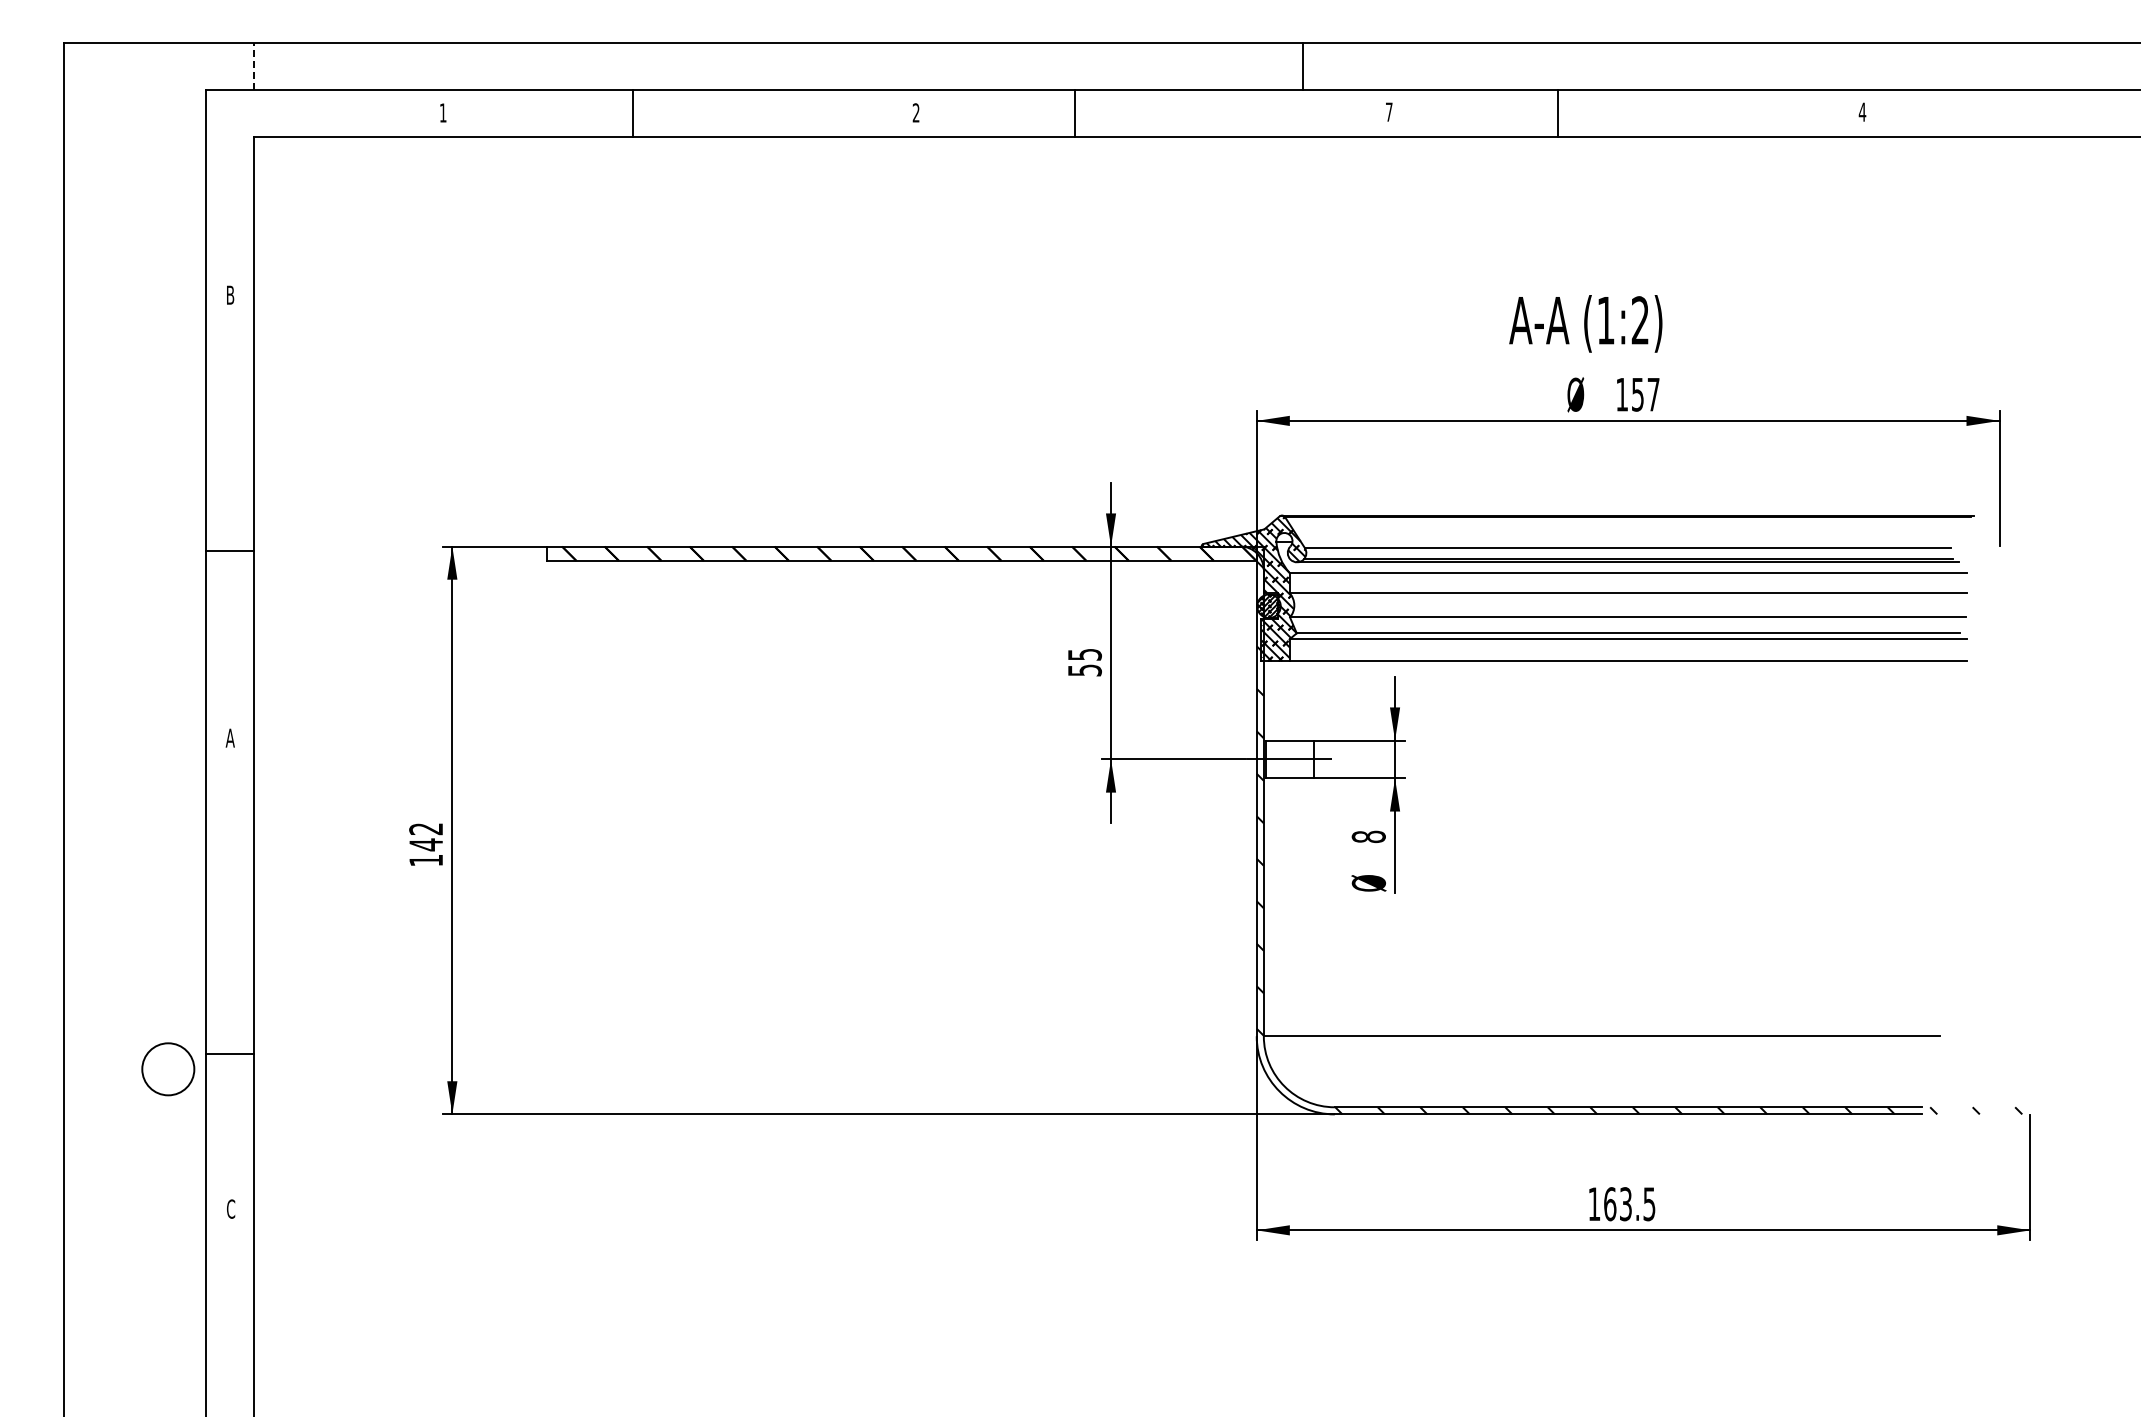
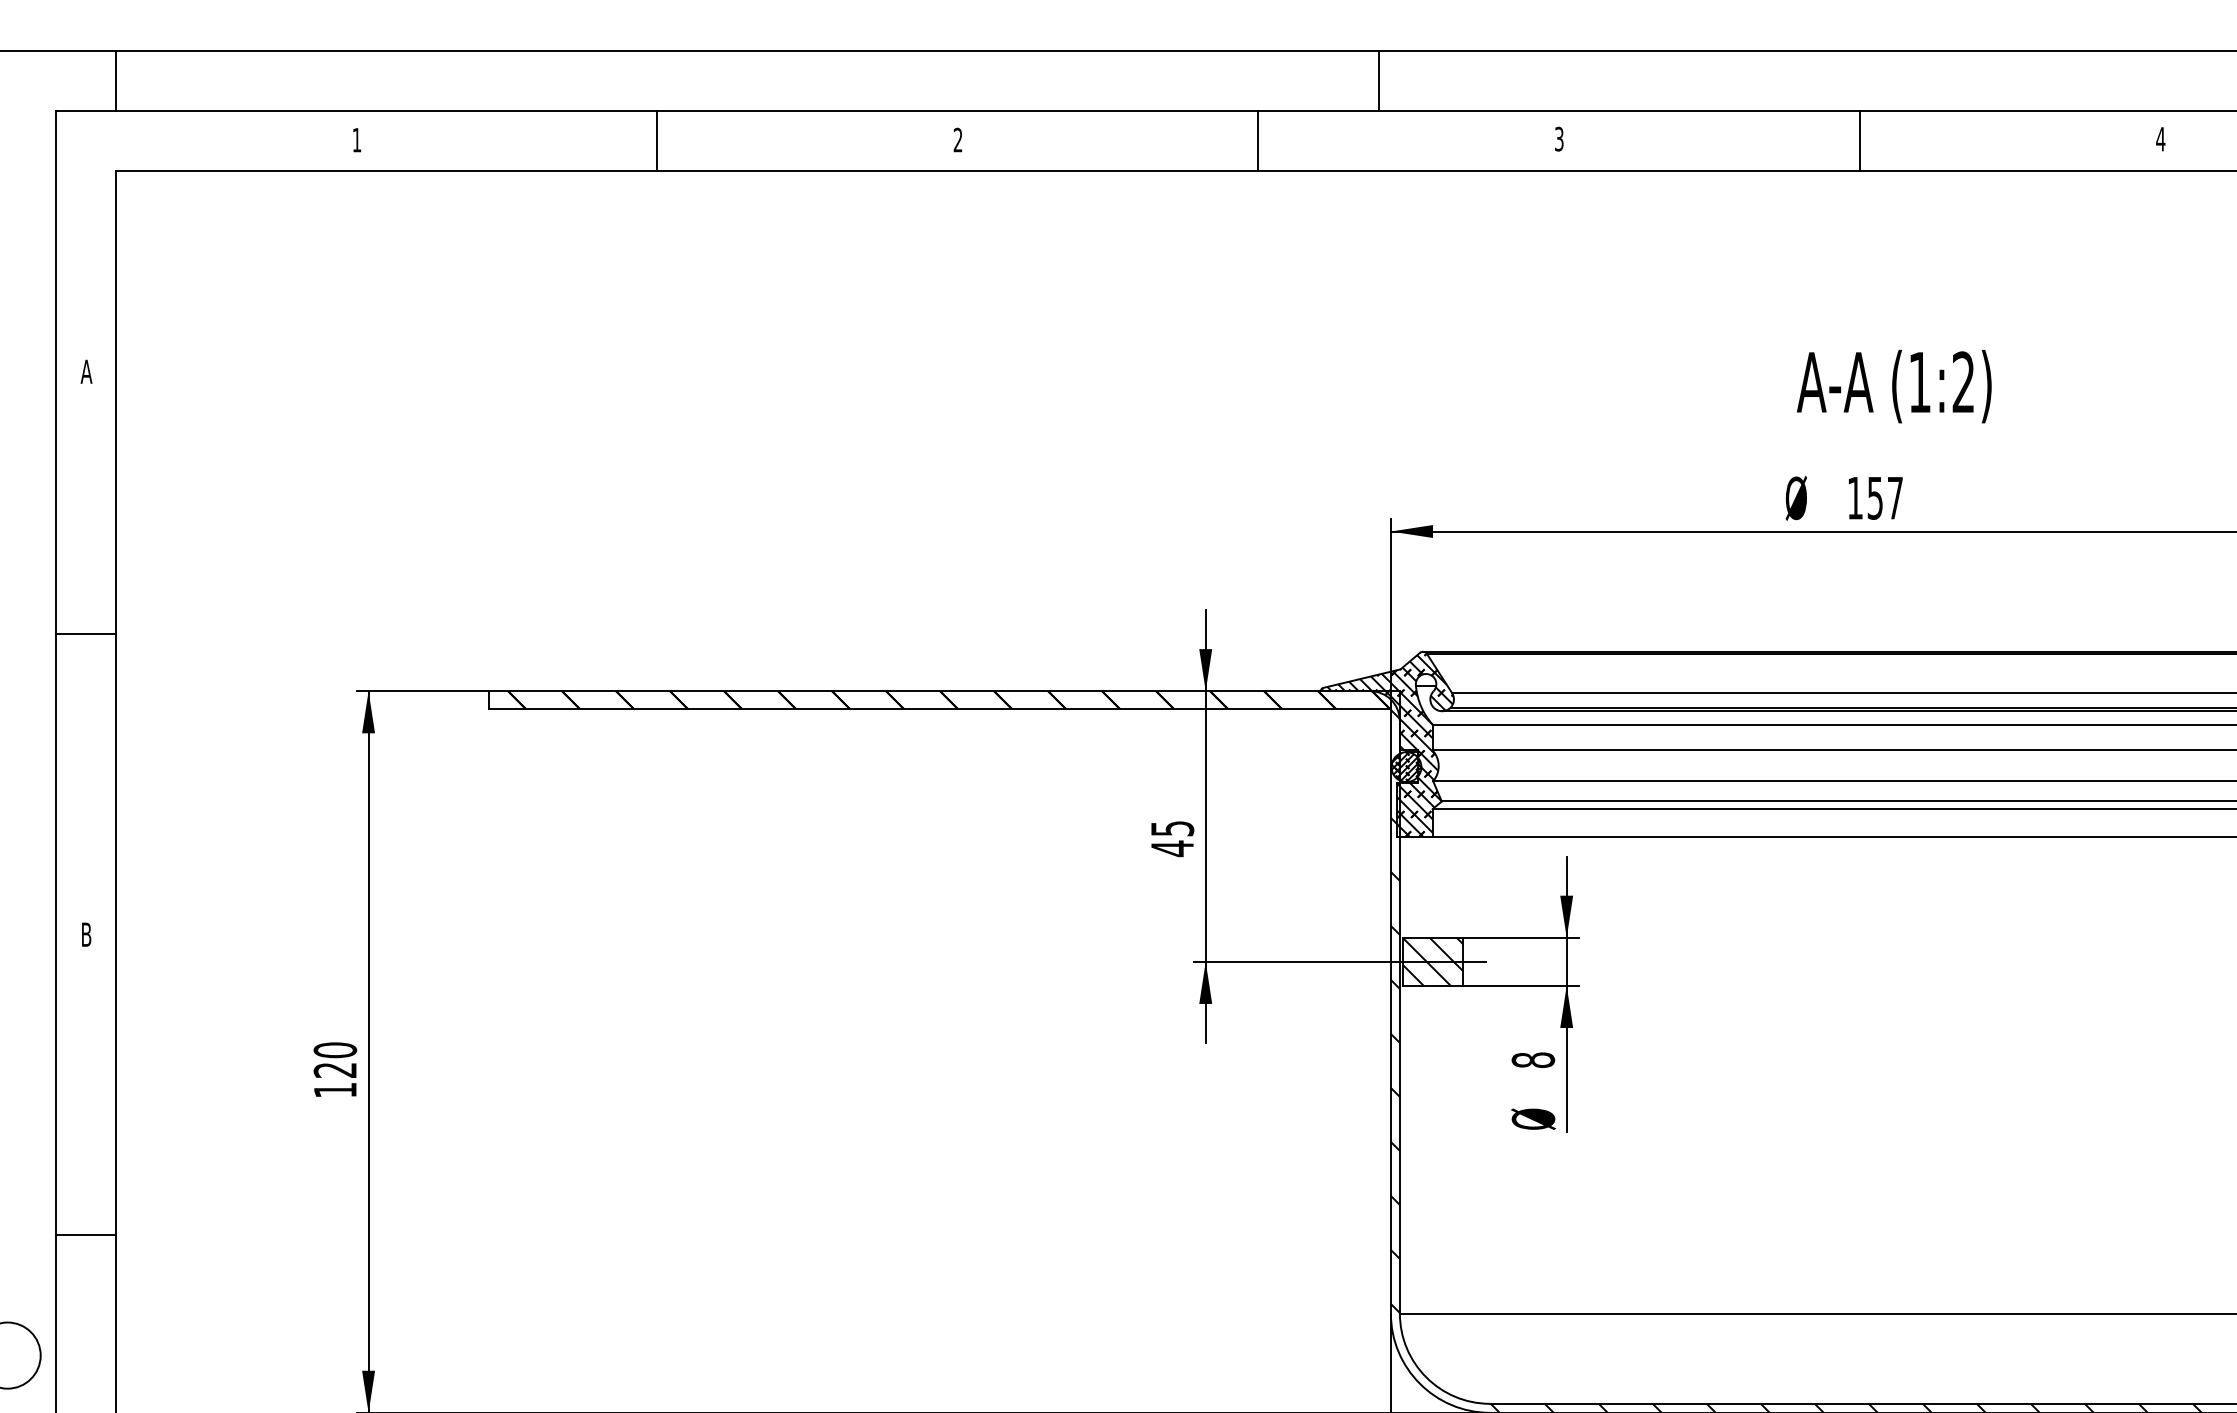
line: (1303, 65) -> (1379, 79), moved
line: (253, 66) -> (115, 81), dashed -> solid
text: (1388, 111) -> (1558, 138), 7 -> 3
line: (633, 113) -> (657, 140), moved
line: (1074, 113) -> (1258, 140), moved
line: (1557, 113) -> (1859, 140), moved
text: (229, 294) -> (85, 370), B -> A
text: (1585, 323) -> (1893, 386), moved
line: (229, 550) -> (85, 633), moved
text: (1084, 670) -> (1172, 848), 55 -> 45
text: (229, 737) -> (85, 933), A -> B
hatch: (1289, 759) -> (1432, 961), added
text: (426, 836) -> (335, 1059), 142 -> 120
line: (229, 1053) -> (85, 1235), moved

